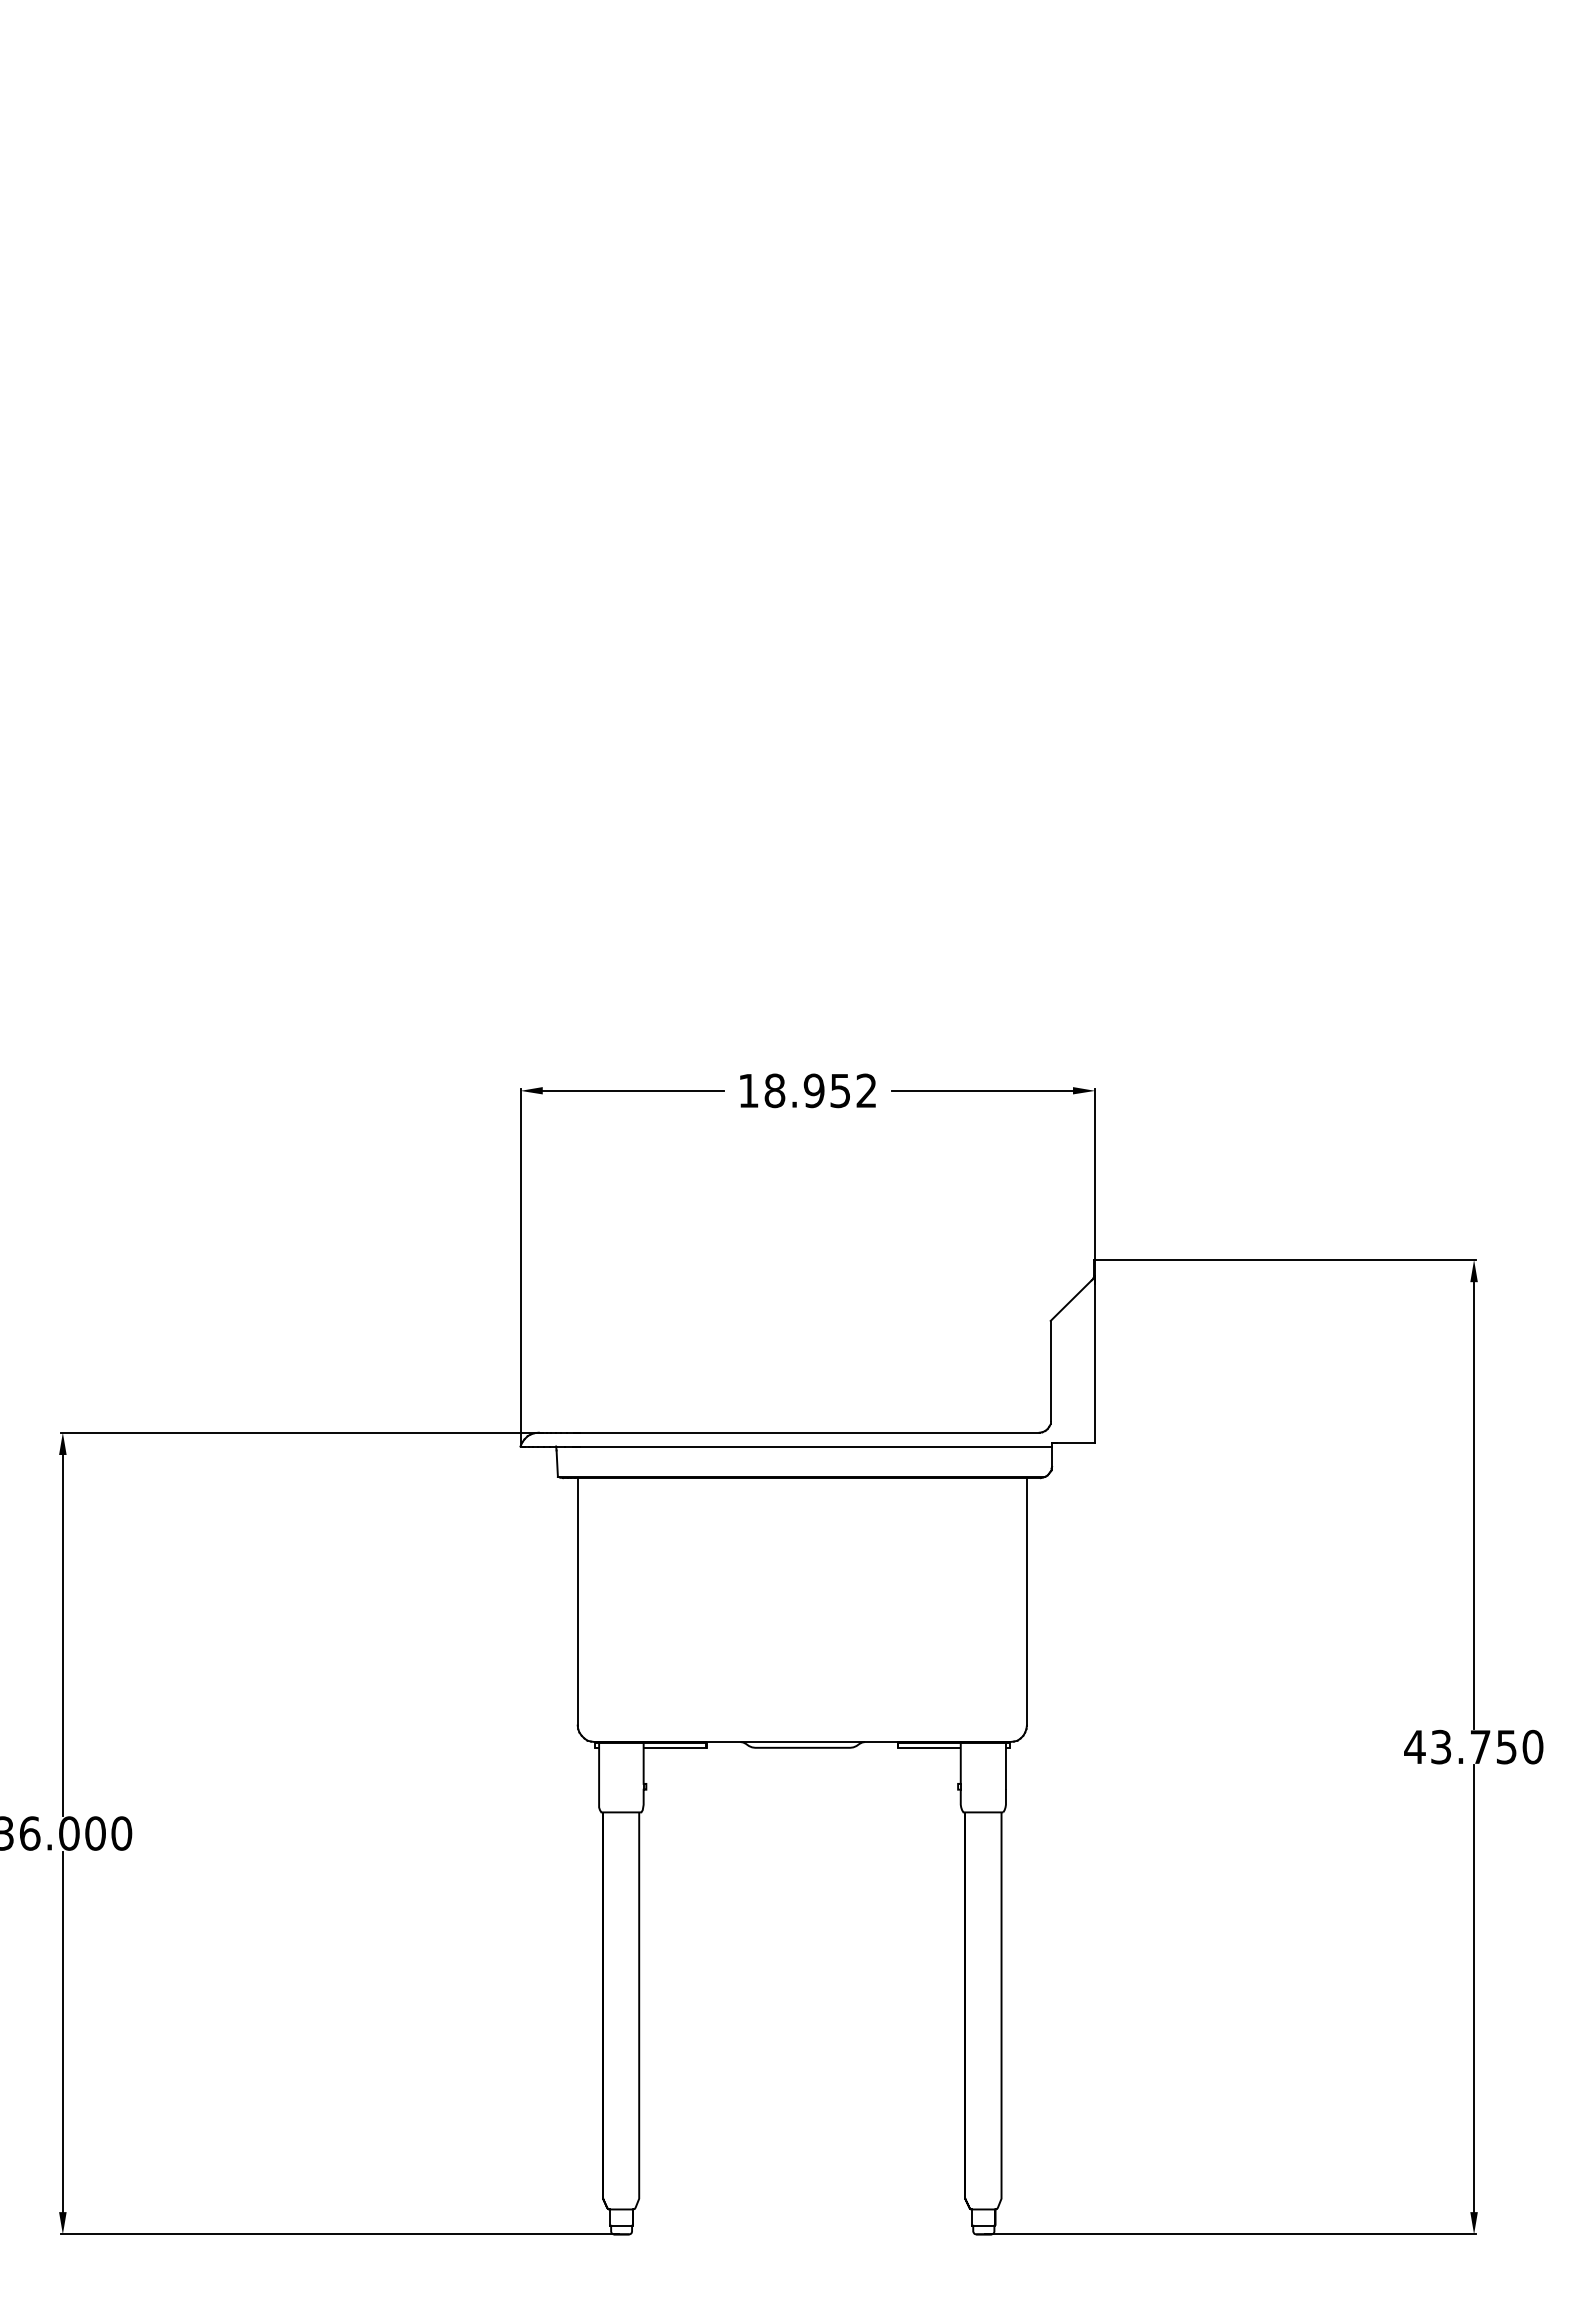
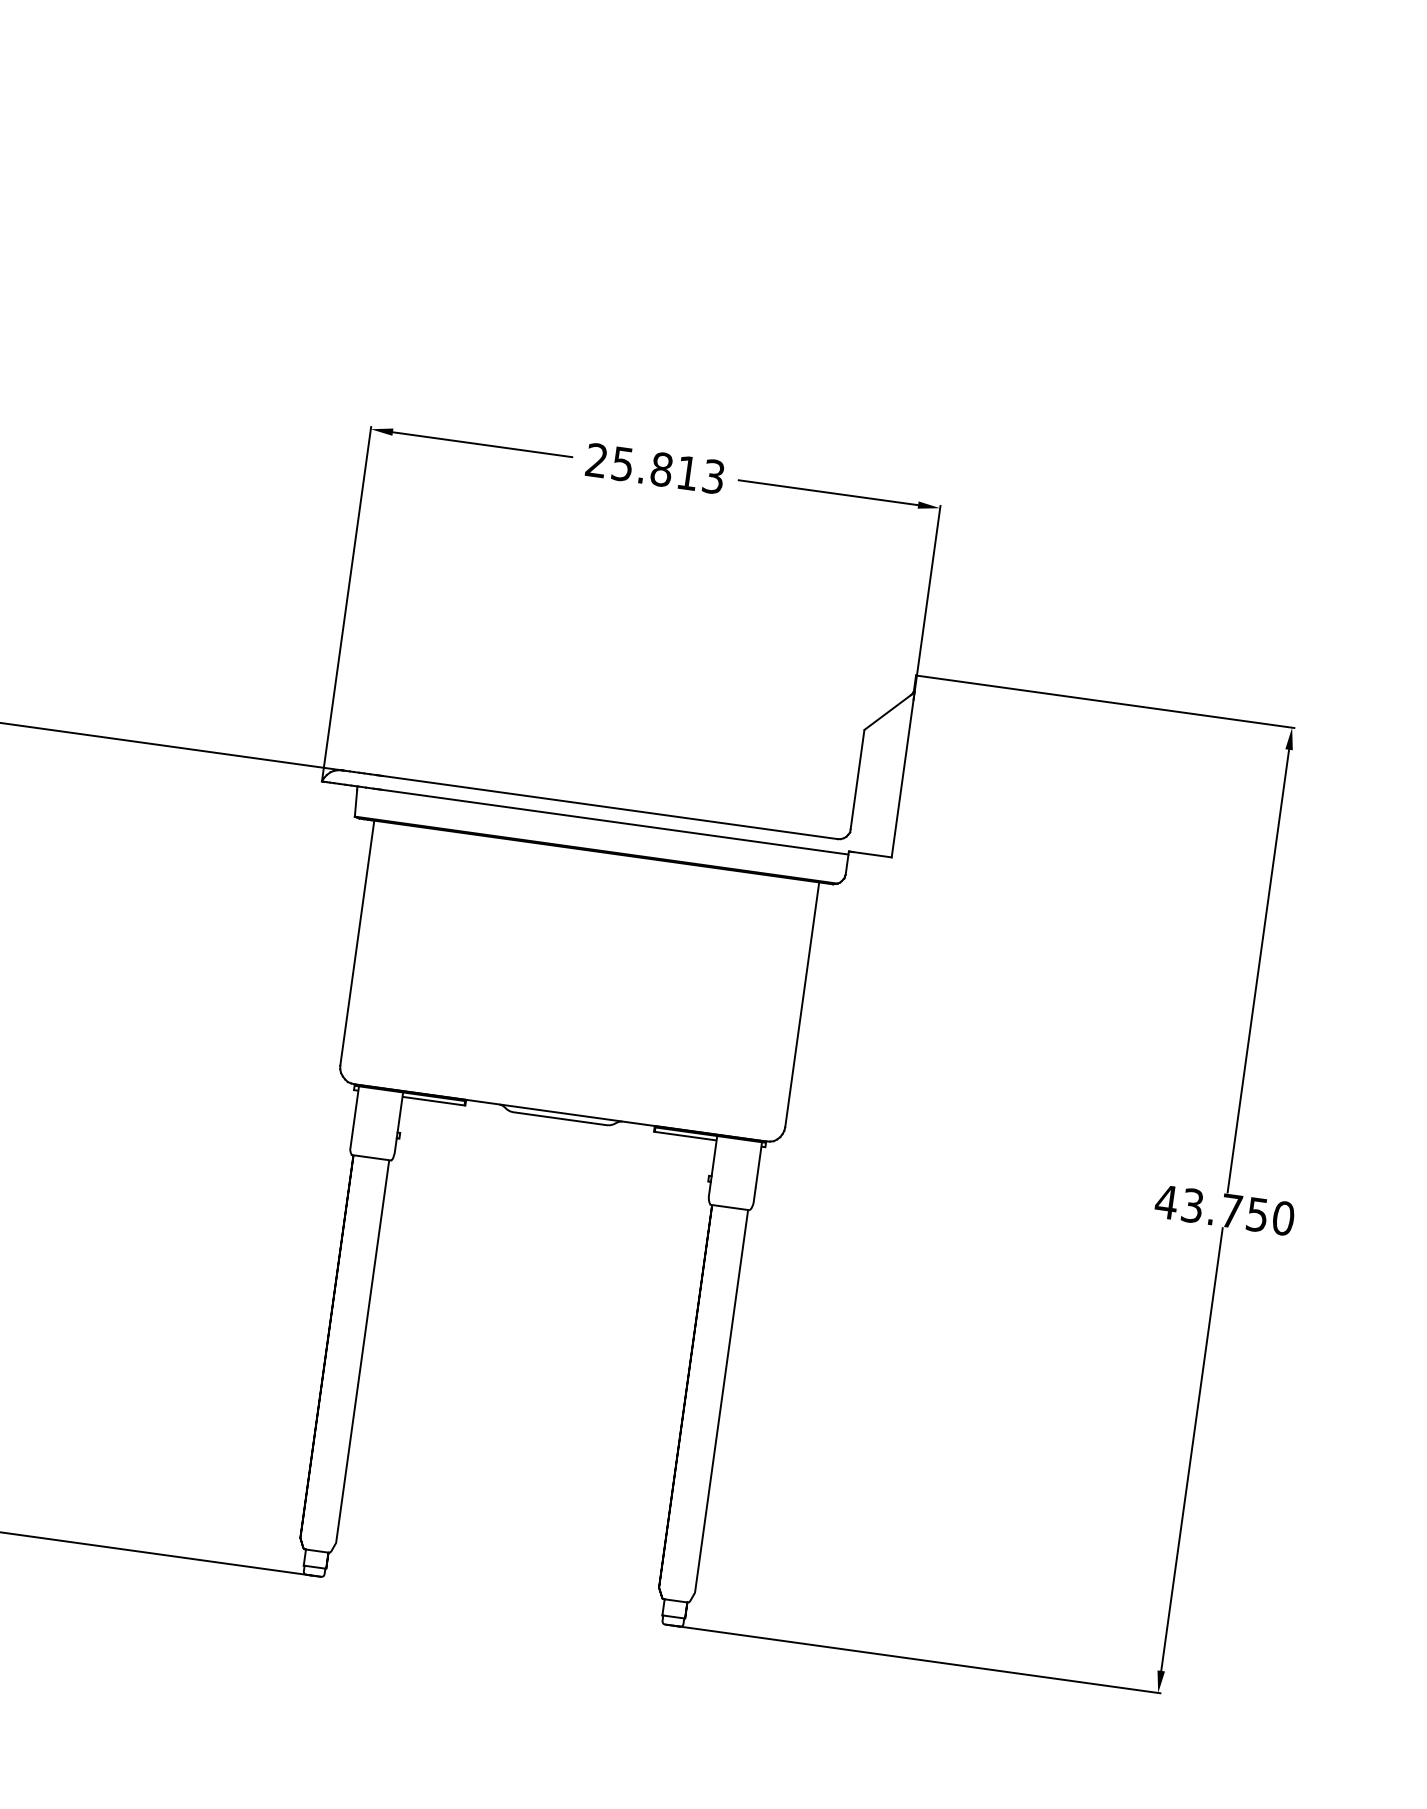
text: (807, 1090) -> (655, 468), 18.952 -> 25.813

